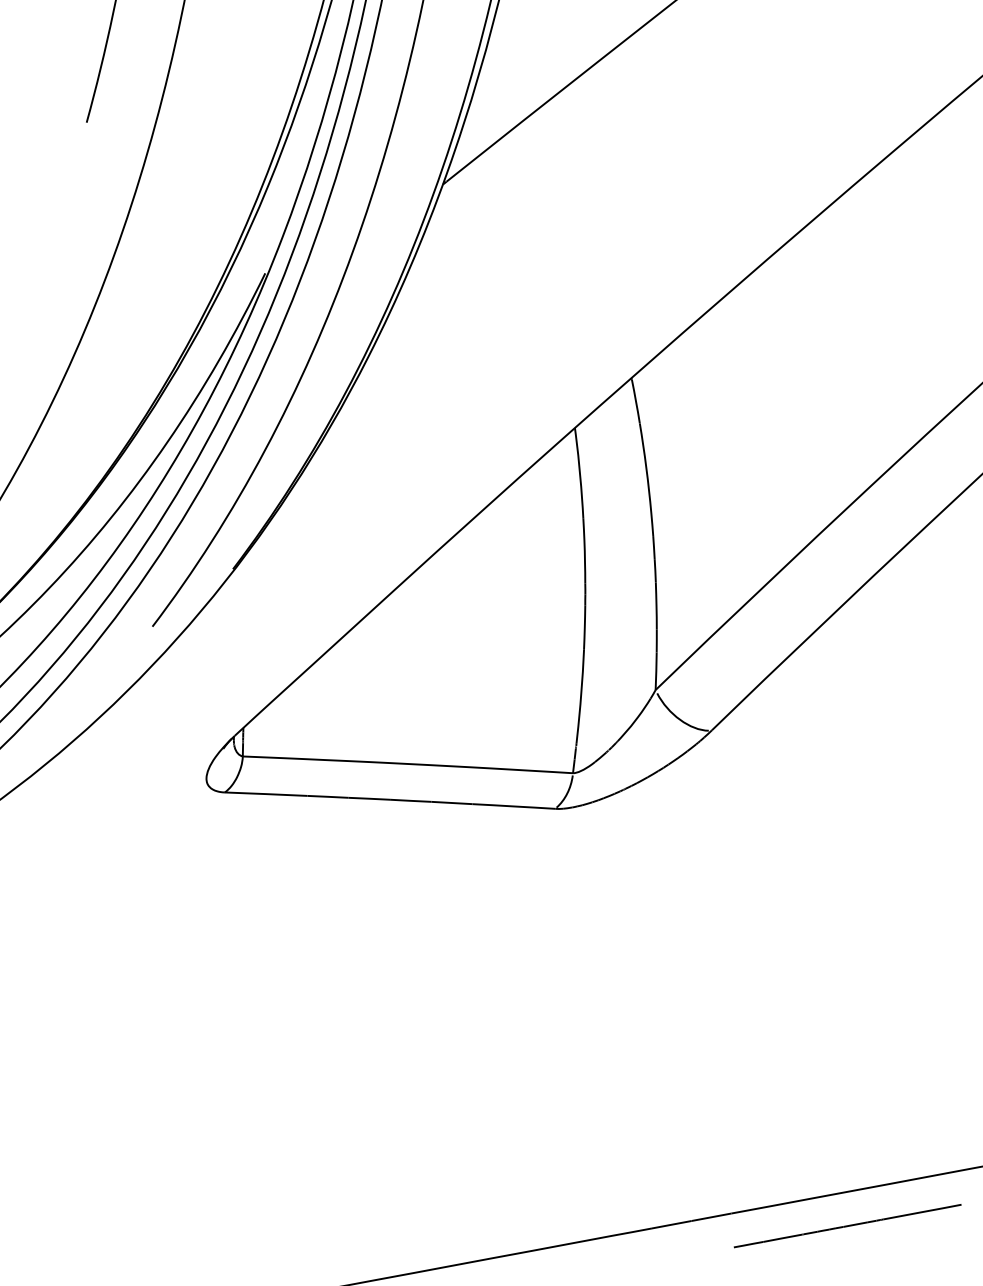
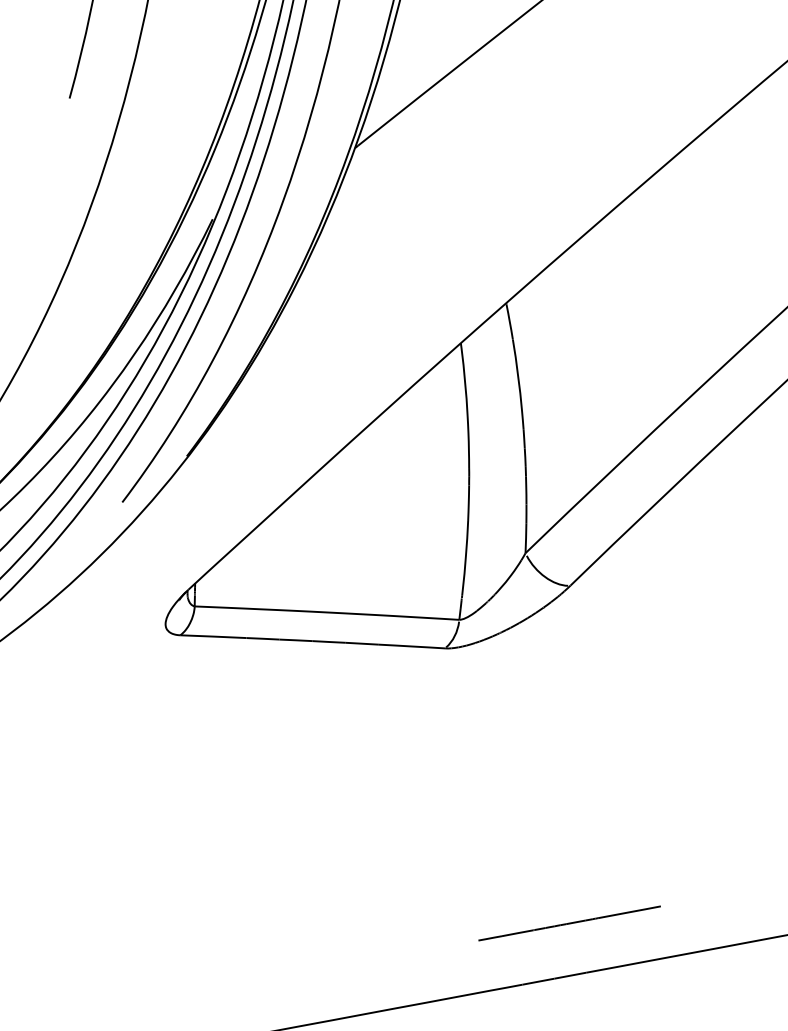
line: (847, 1226) -> (569, 923), moved

